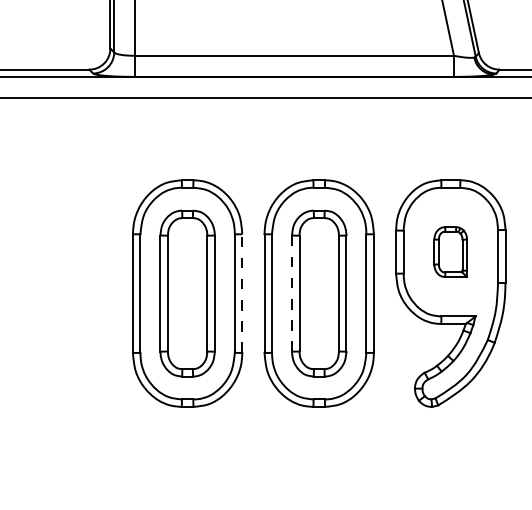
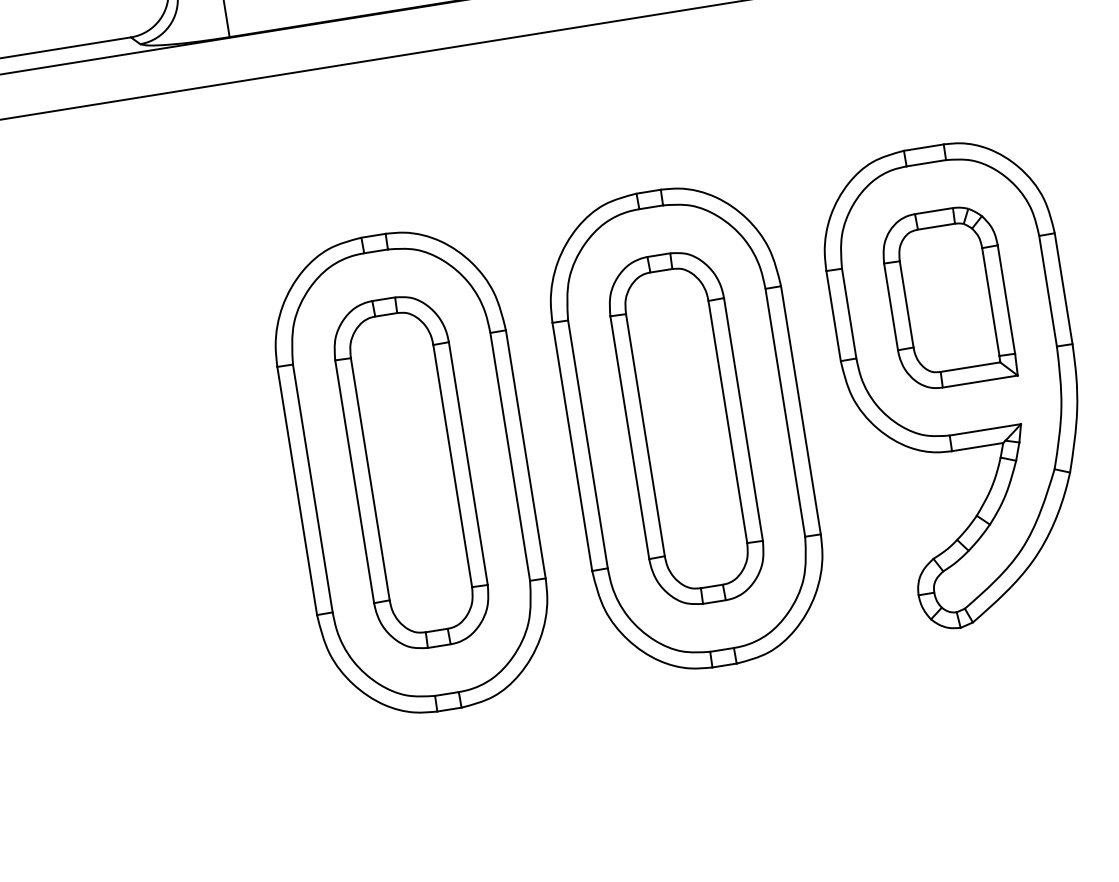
part: (450, 251) -> (946, 296), size x1.67
line: (242, 293) -> (526, 454), dashed -> solid
line: (292, 294) -> (631, 439), dashed -> solid

